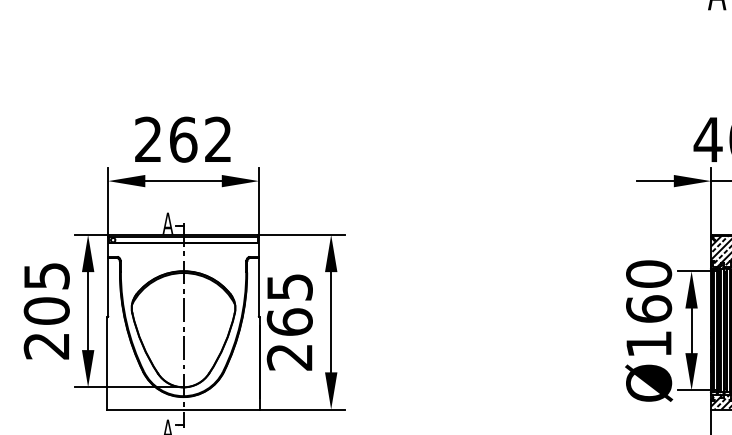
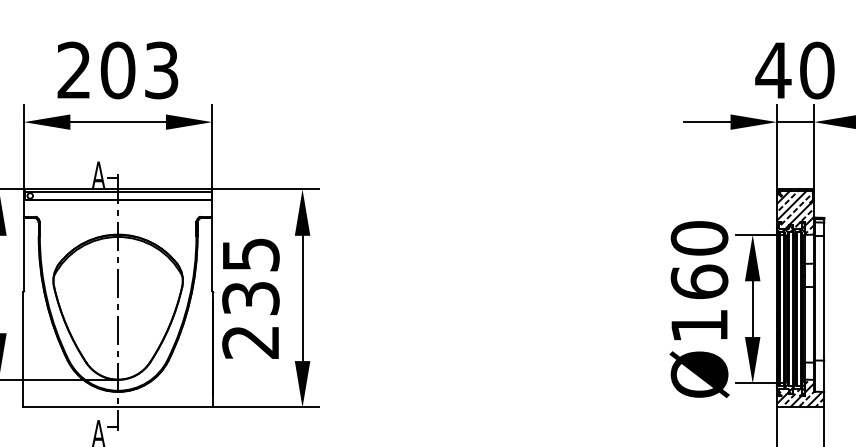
text: (200, 139) -> (139, 70), 262 -> 203
text: (289, 321) -> (250, 297), 265 -> 235

